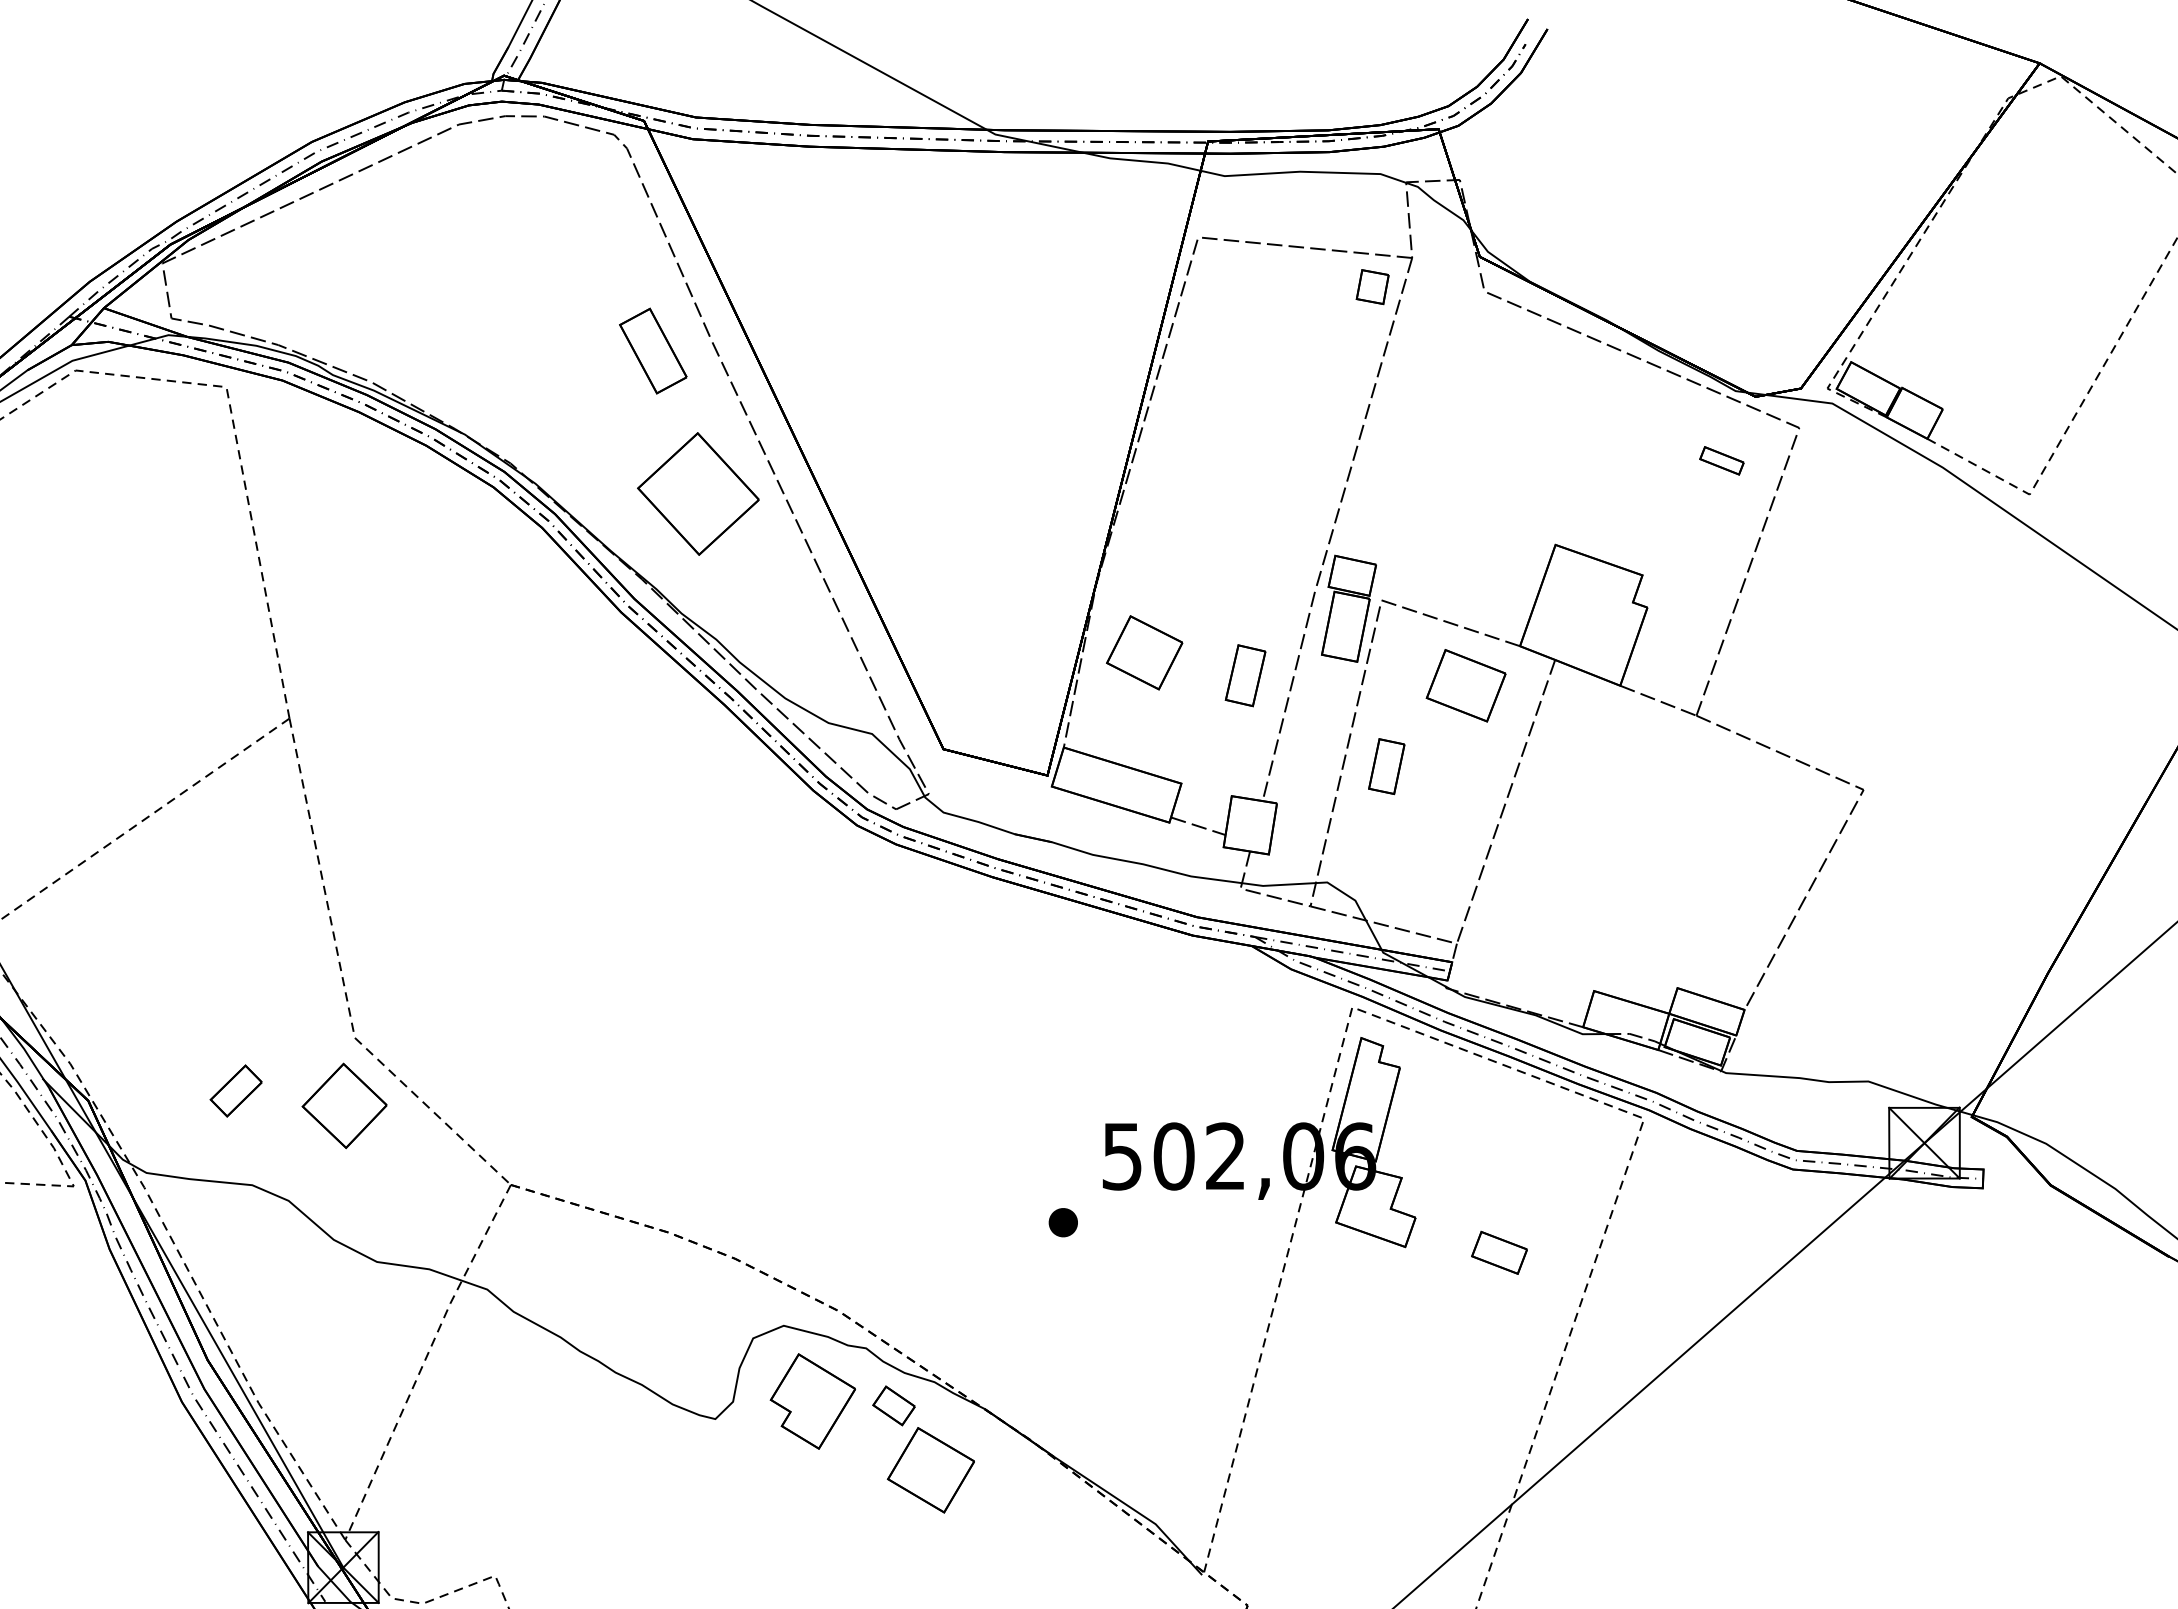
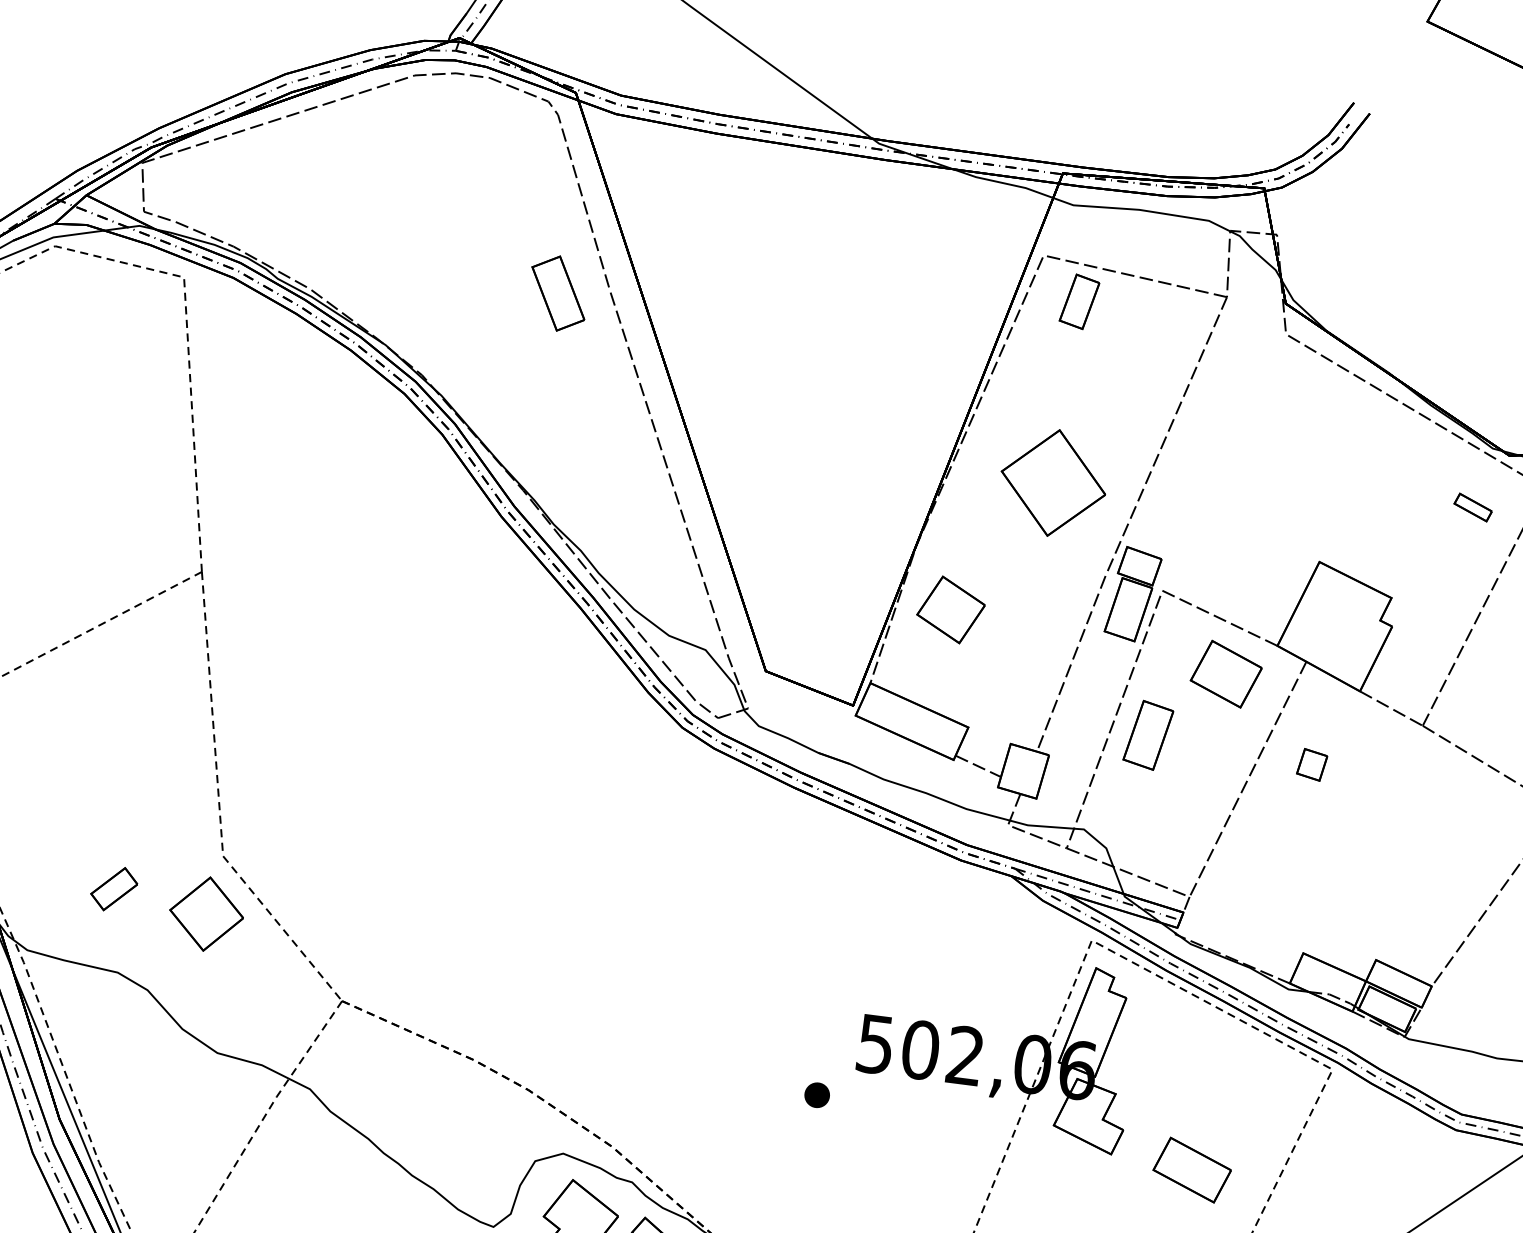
part: (1372, 287) -> (1311, 765), moved
part: (698, 493) -> (1053, 482), moved
part: (1245, 675) -> (1079, 301), moved
part: (1386, 766) -> (1148, 735), size x1.4
part: (1499, 1252) -> (1192, 1169), size x1.6

